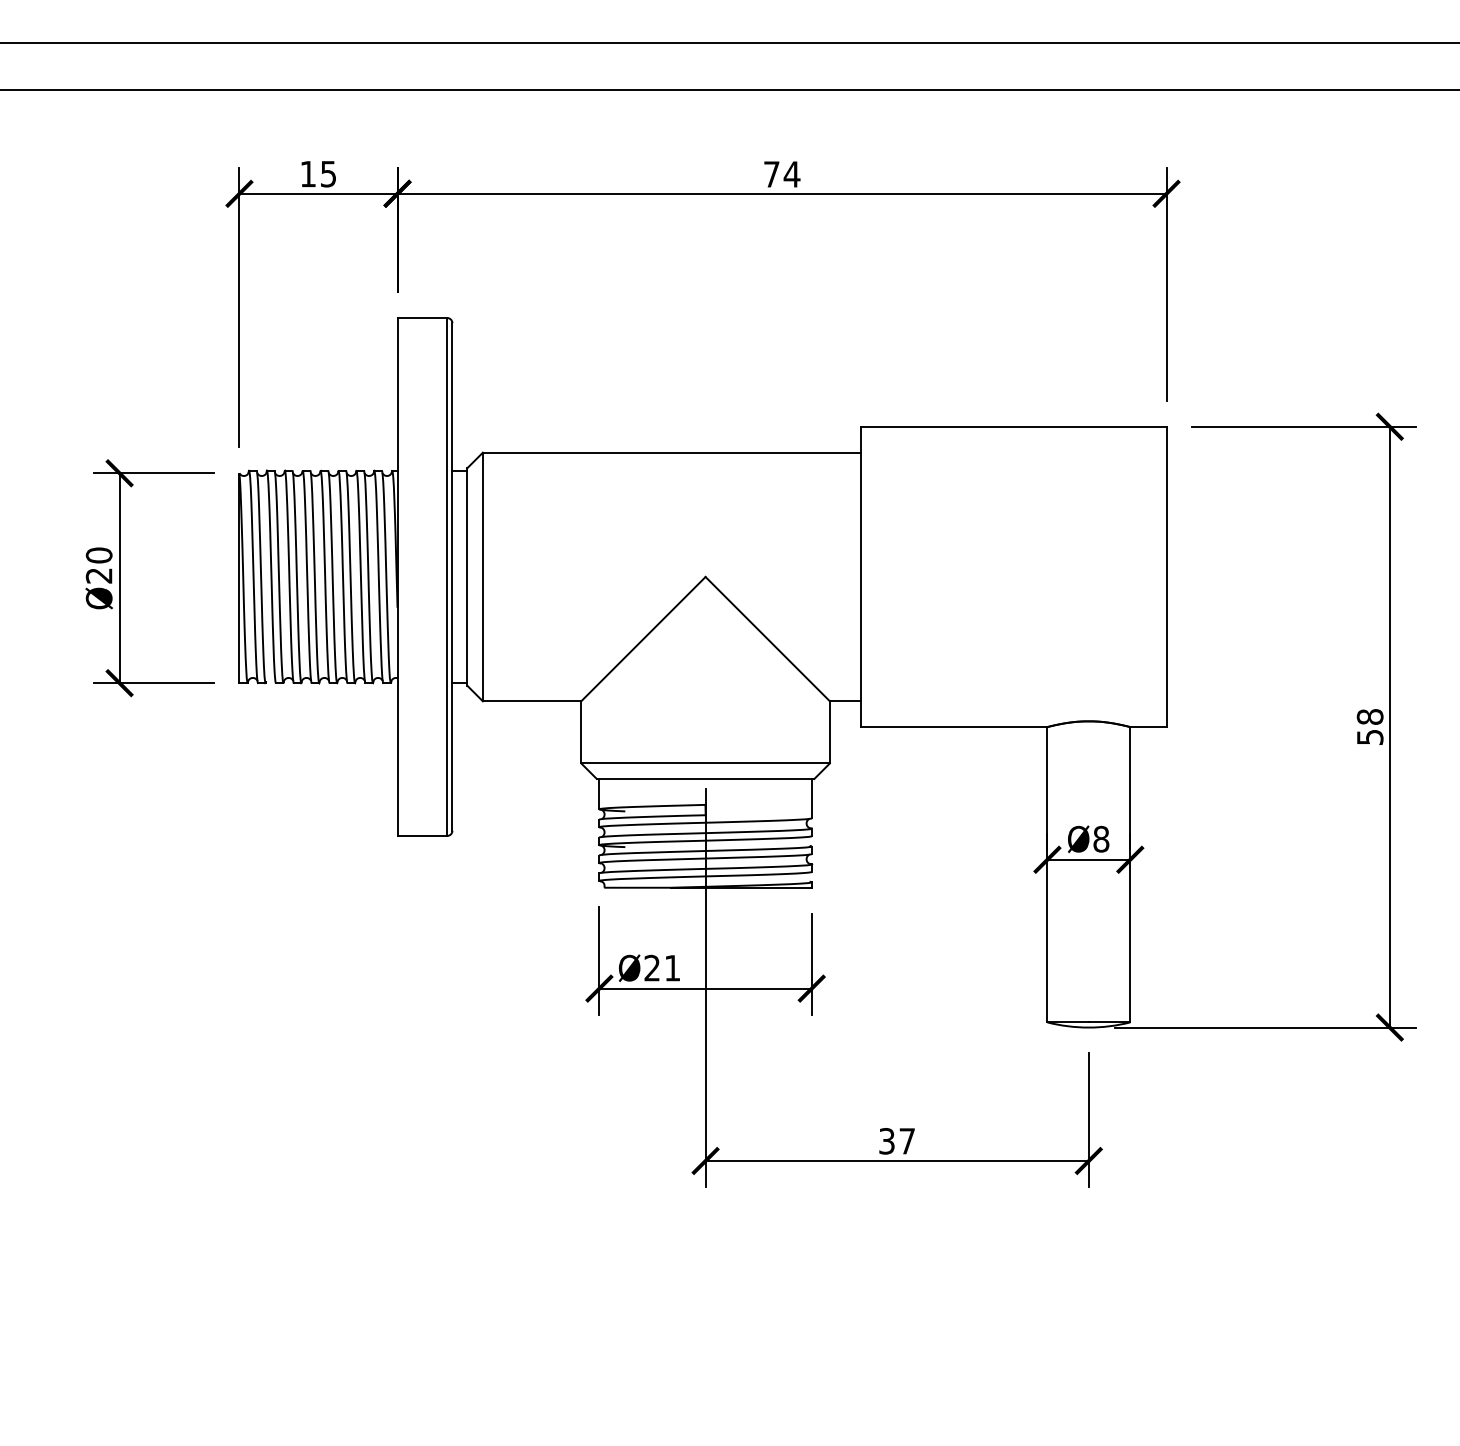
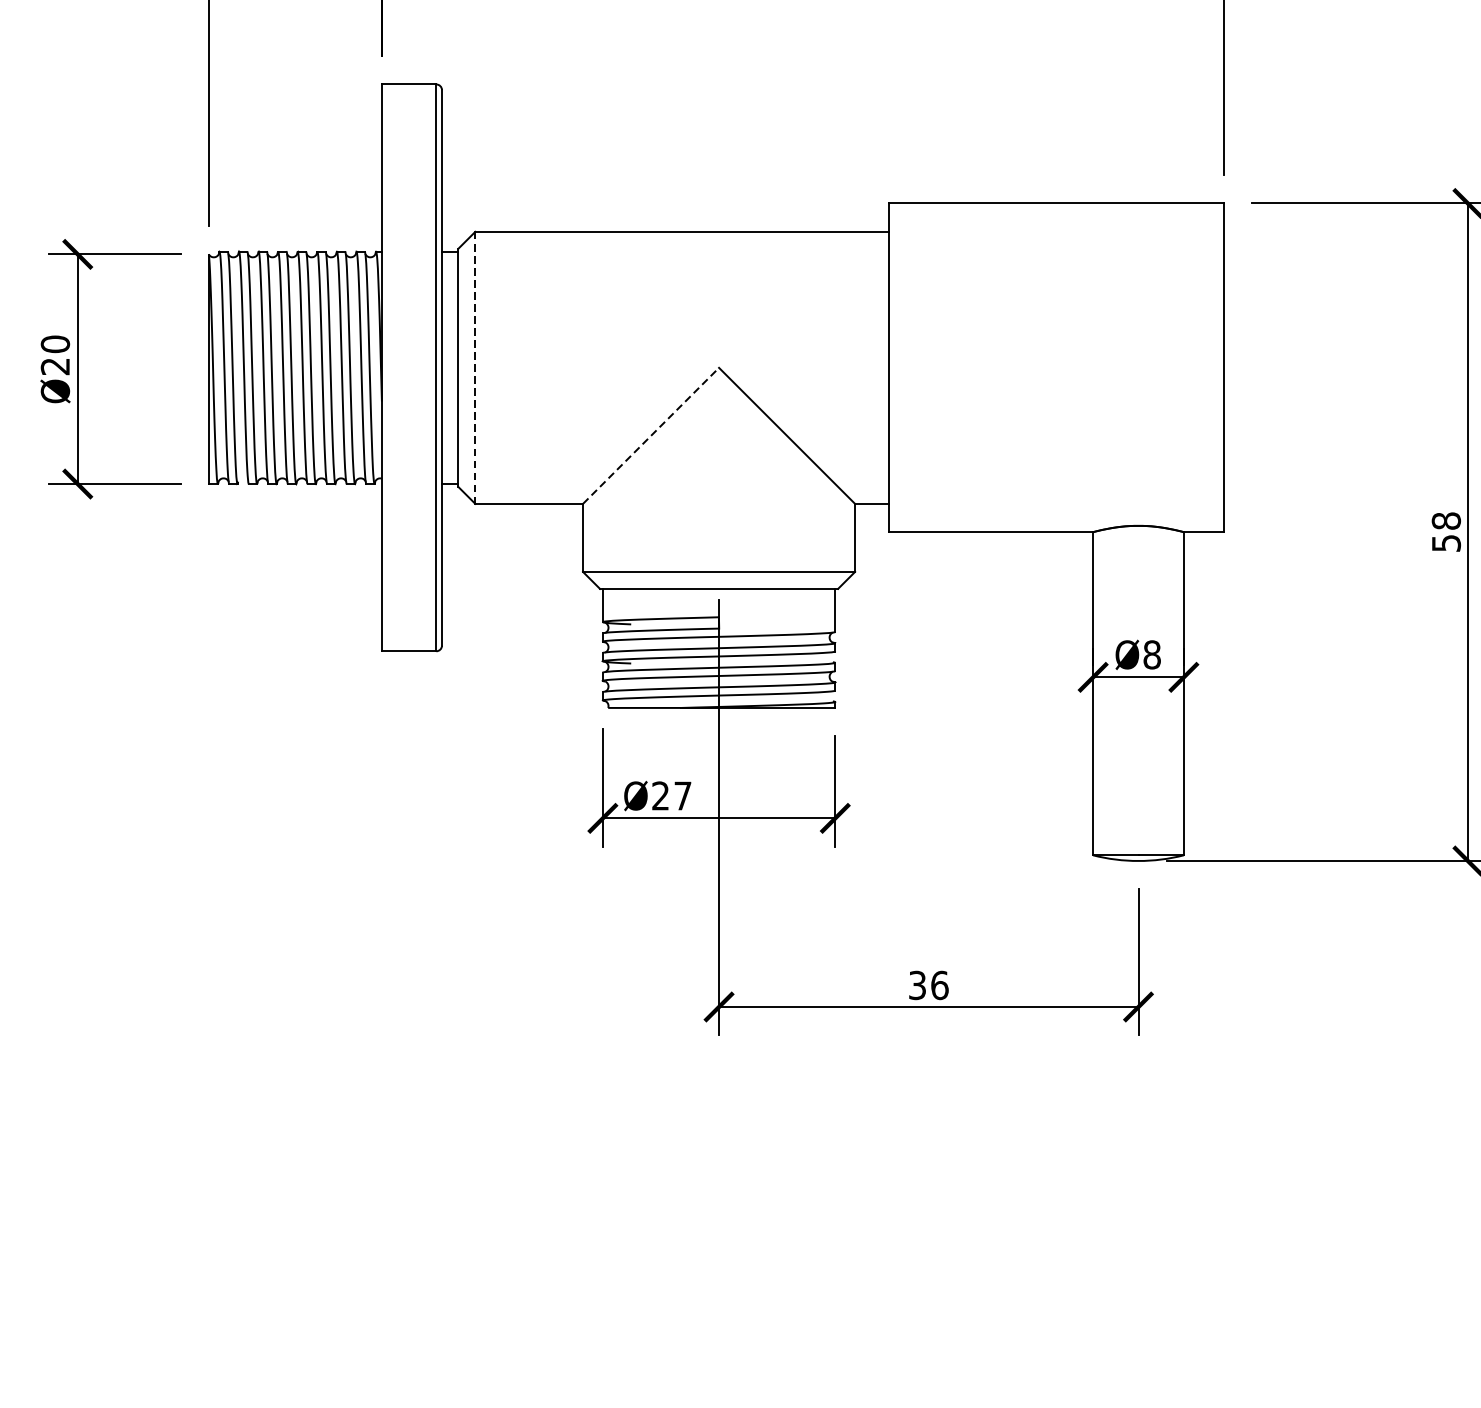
line: (482, 577) -> (474, 368), solid -> dashed
line: (643, 639) -> (651, 436), solid -> dashed
text: (672, 968) -> (682, 796), Ø21 -> Ø27
text: (907, 1141) -> (940, 985), 37 -> 36

